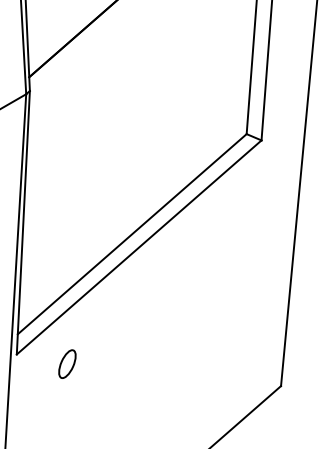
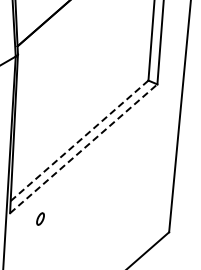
line: (132, 233) -> (79, 140), solid -> dashed
line: (138, 246) -> (83, 148), solid -> dashed
part: (67, 363) -> (40, 218), size x0.7

